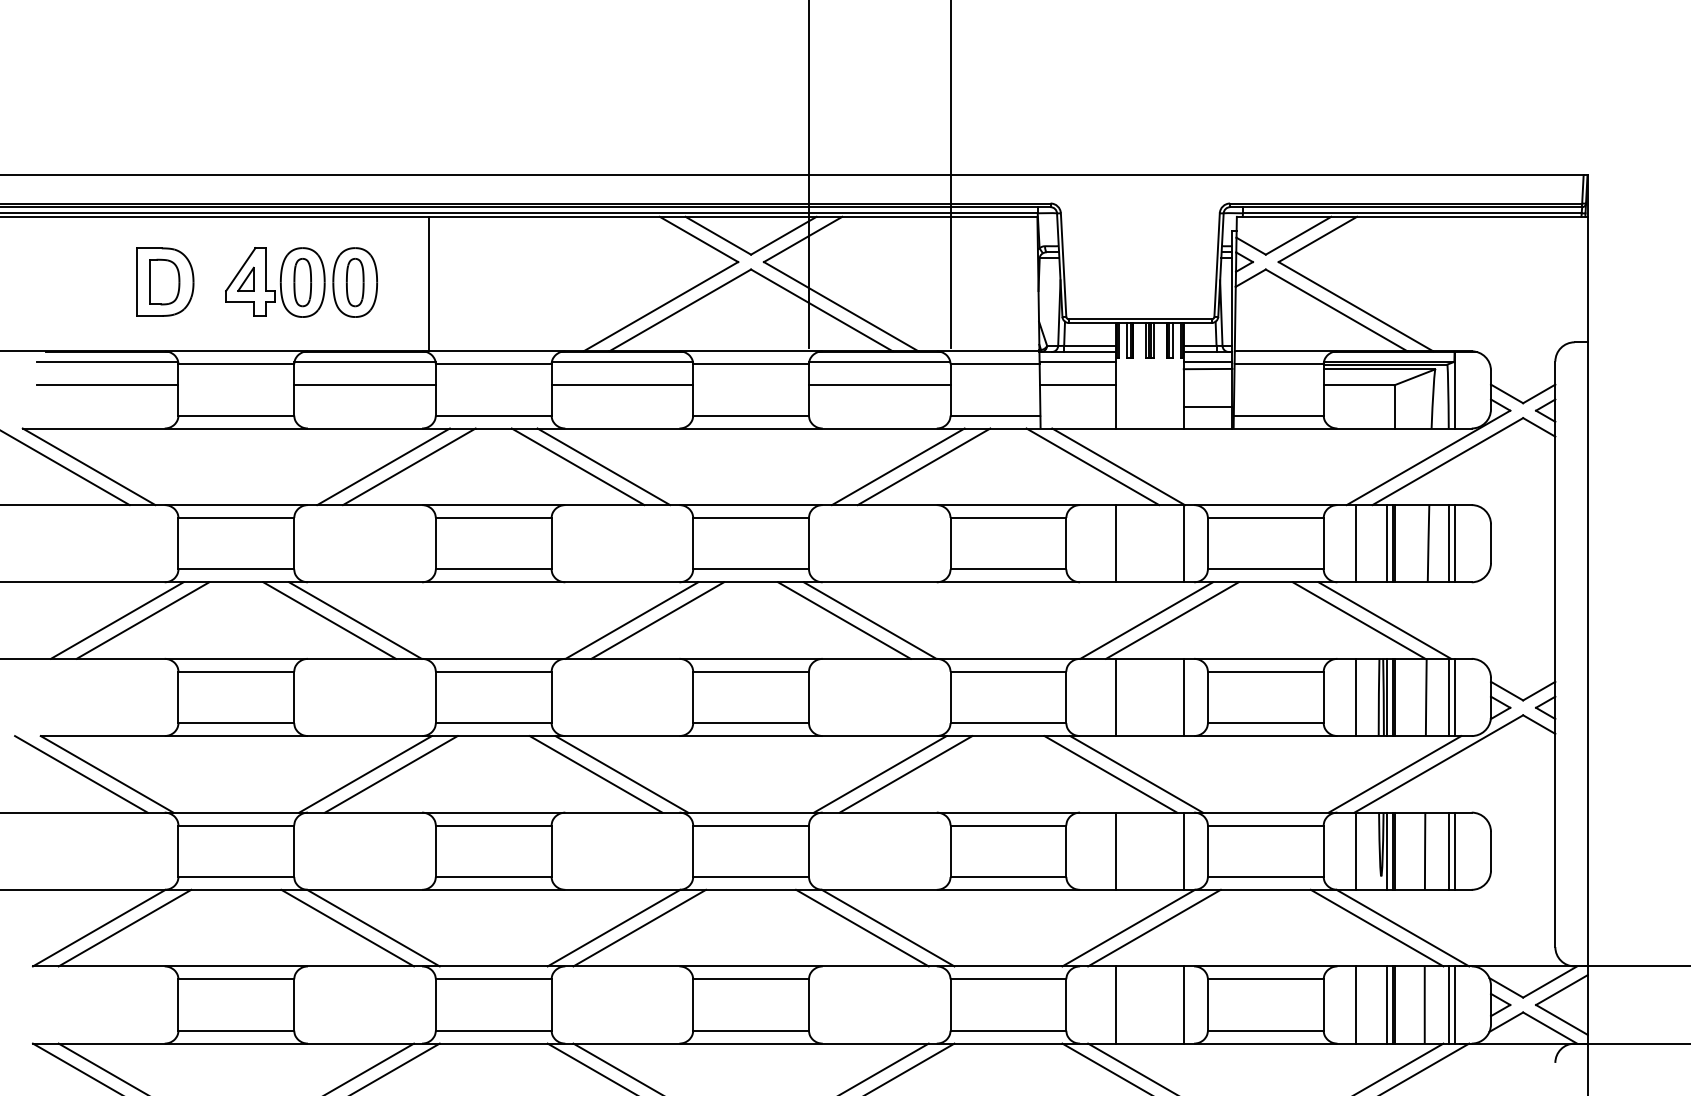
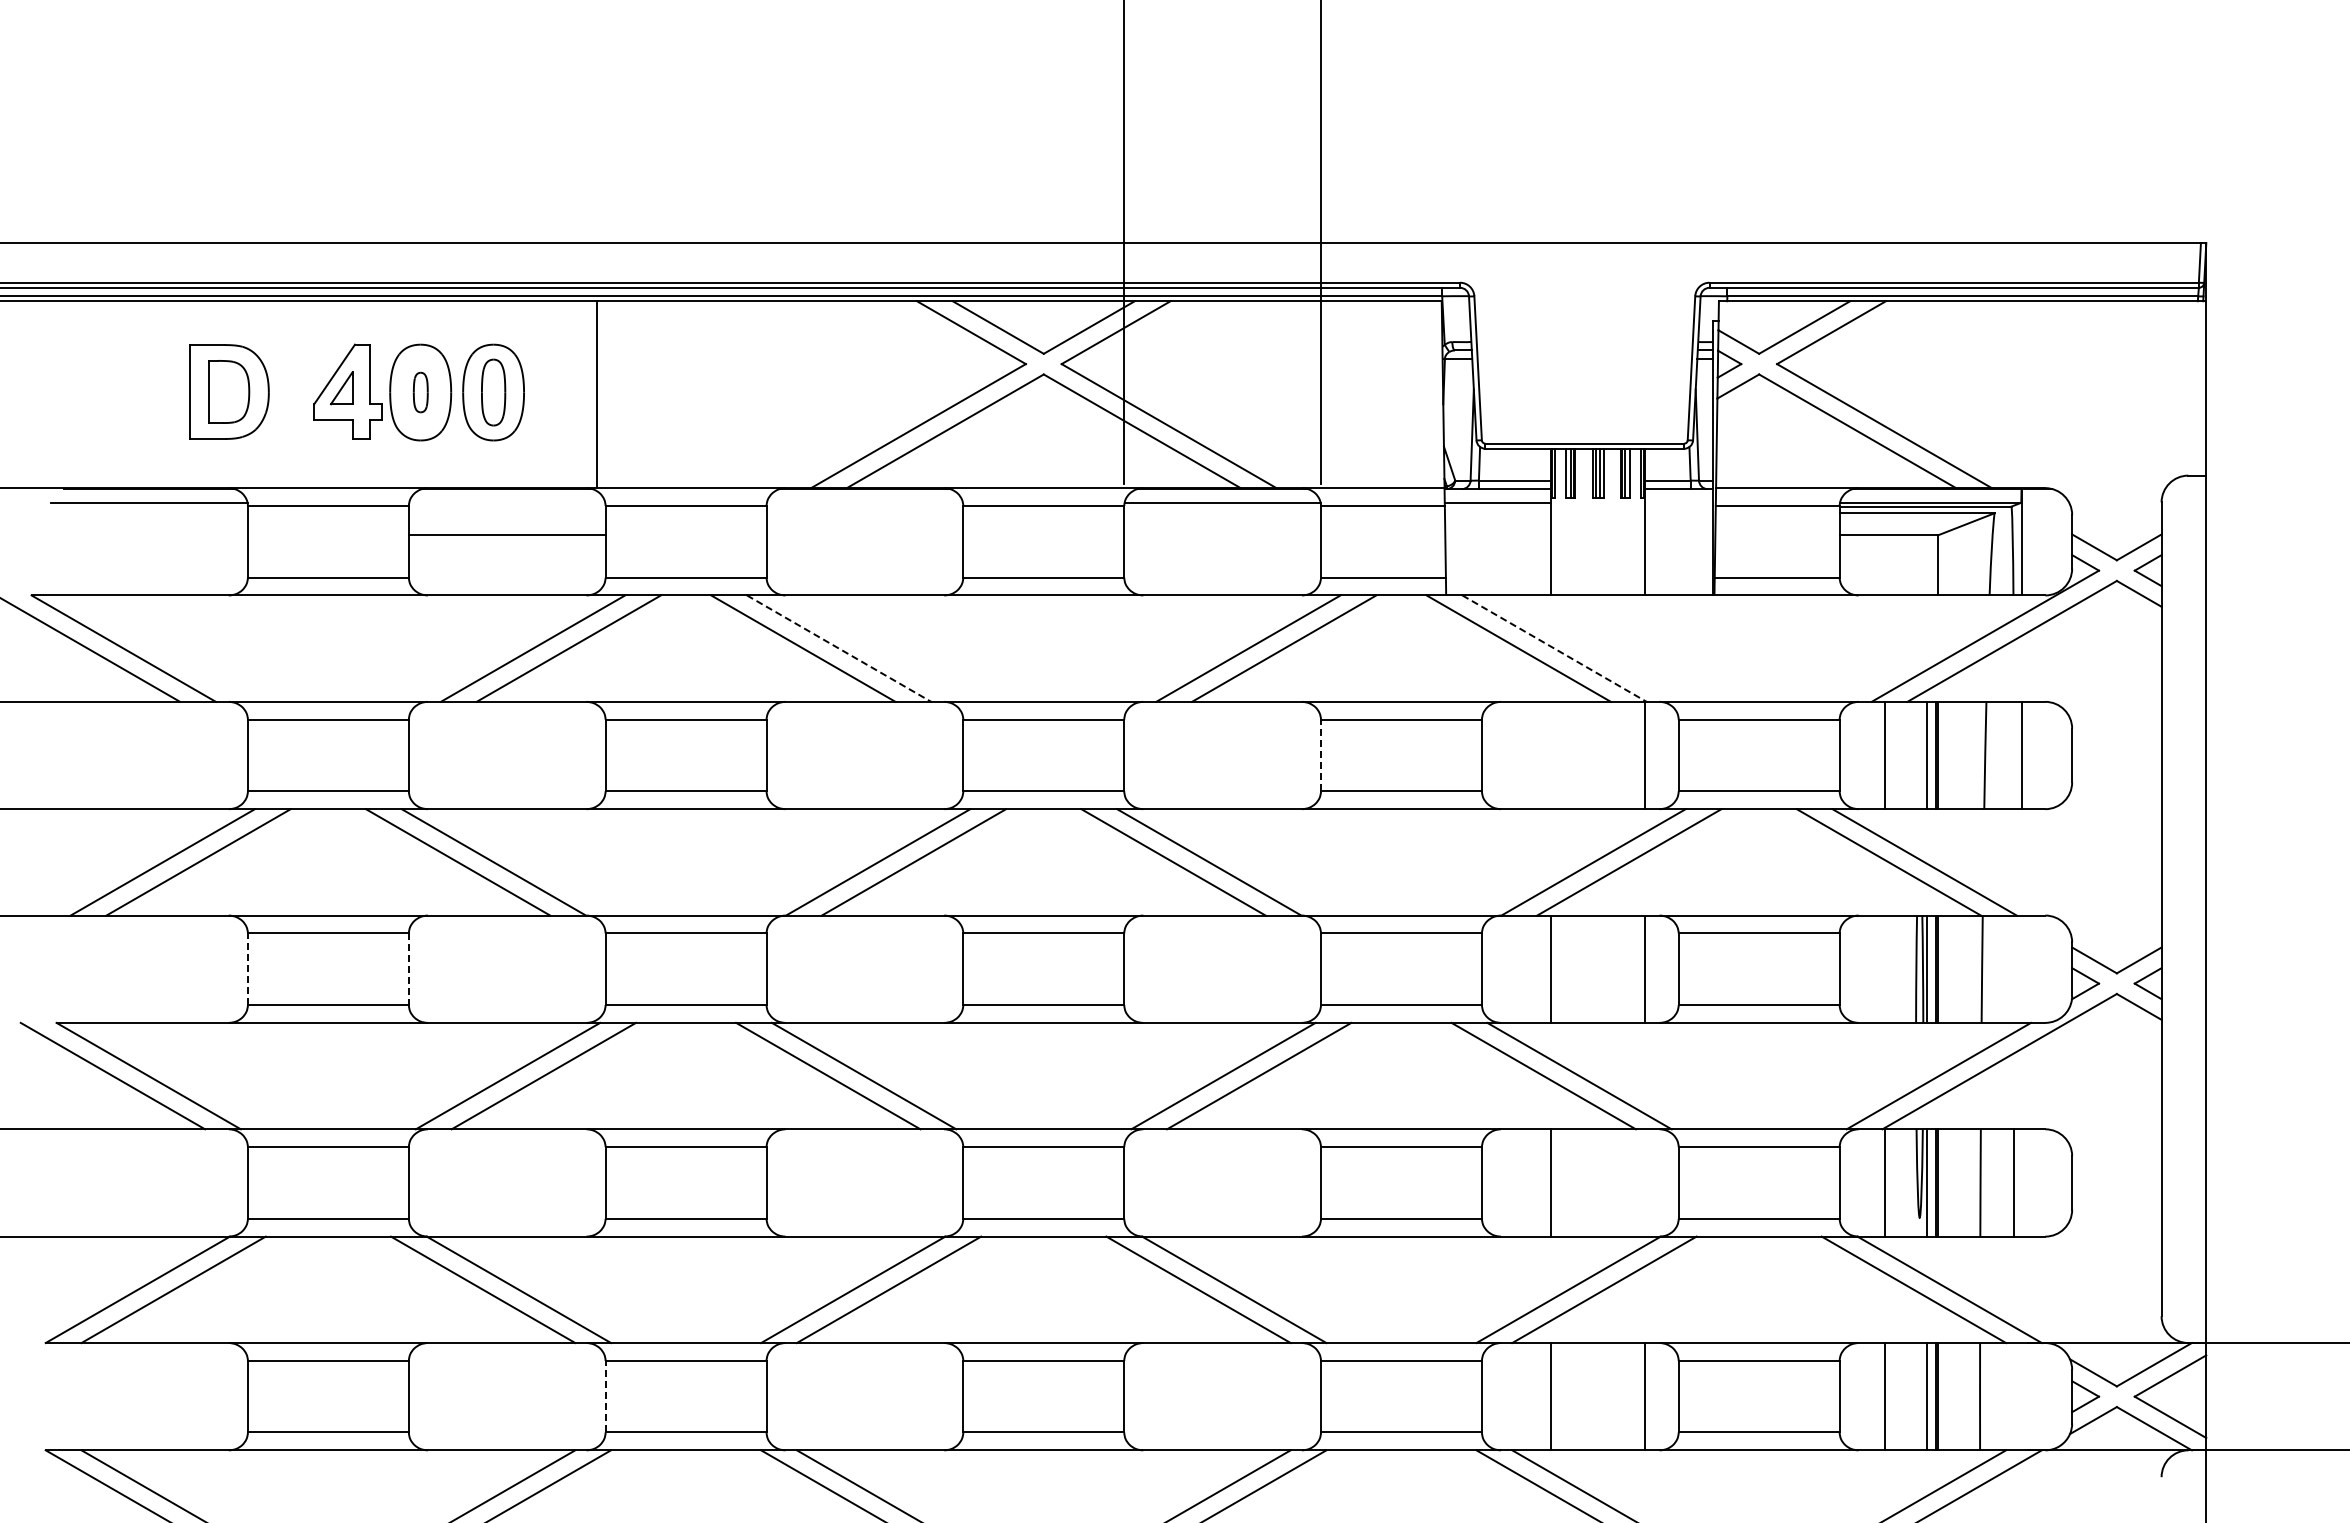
part: (302, 282) -> (420, 392), size x0.6
line: (365, 361) -> (507, 502), removed
line: (622, 361) -> (864, 502), removed
line: (1207, 361) -> (1678, 502), removed
line: (1207, 368) -> (1678, 512), removed
line: (107, 385) -> (149, 535), removed
line: (622, 385) -> (864, 535), removed
line: (879, 385) -> (1222, 535), removed
line: (1078, 385) -> (1498, 535), removed
line: (1207, 406) -> (1678, 565), removed
line: (604, 466) -> (839, 648), solid -> dashed
line: (1118, 466) -> (1554, 648), solid -> dashed
line: (950, 543) -> (1321, 755), solid -> dashed
line: (1116, 543) -> (1551, 755), removed
line: (1448, 543) -> (2013, 755), removed
line: (1355, 696) -> (1884, 968), removed
line: (1448, 696) -> (2013, 968), removed
line: (1455, 696) -> (2022, 968), removed
line: (178, 697) -> (247, 969), solid -> dashed
line: (294, 697) -> (408, 969), solid -> dashed
line: (1184, 850) -> (1645, 1182), removed
line: (1455, 850) -> (2022, 1182), removed
line: (435, 1004) -> (605, 1396), solid -> dashed
line: (1448, 1004) -> (2013, 1396), removed
line: (1455, 1004) -> (2022, 1396), removed

